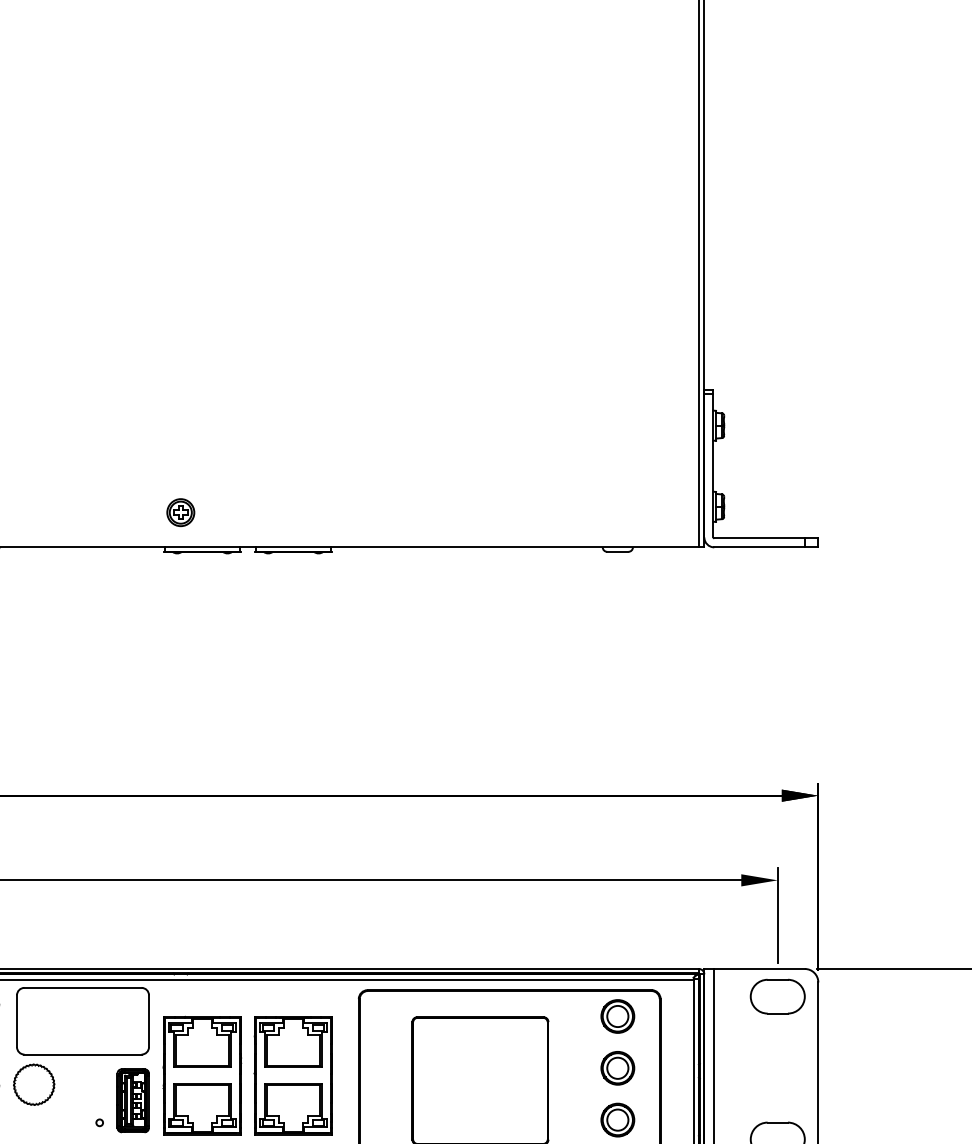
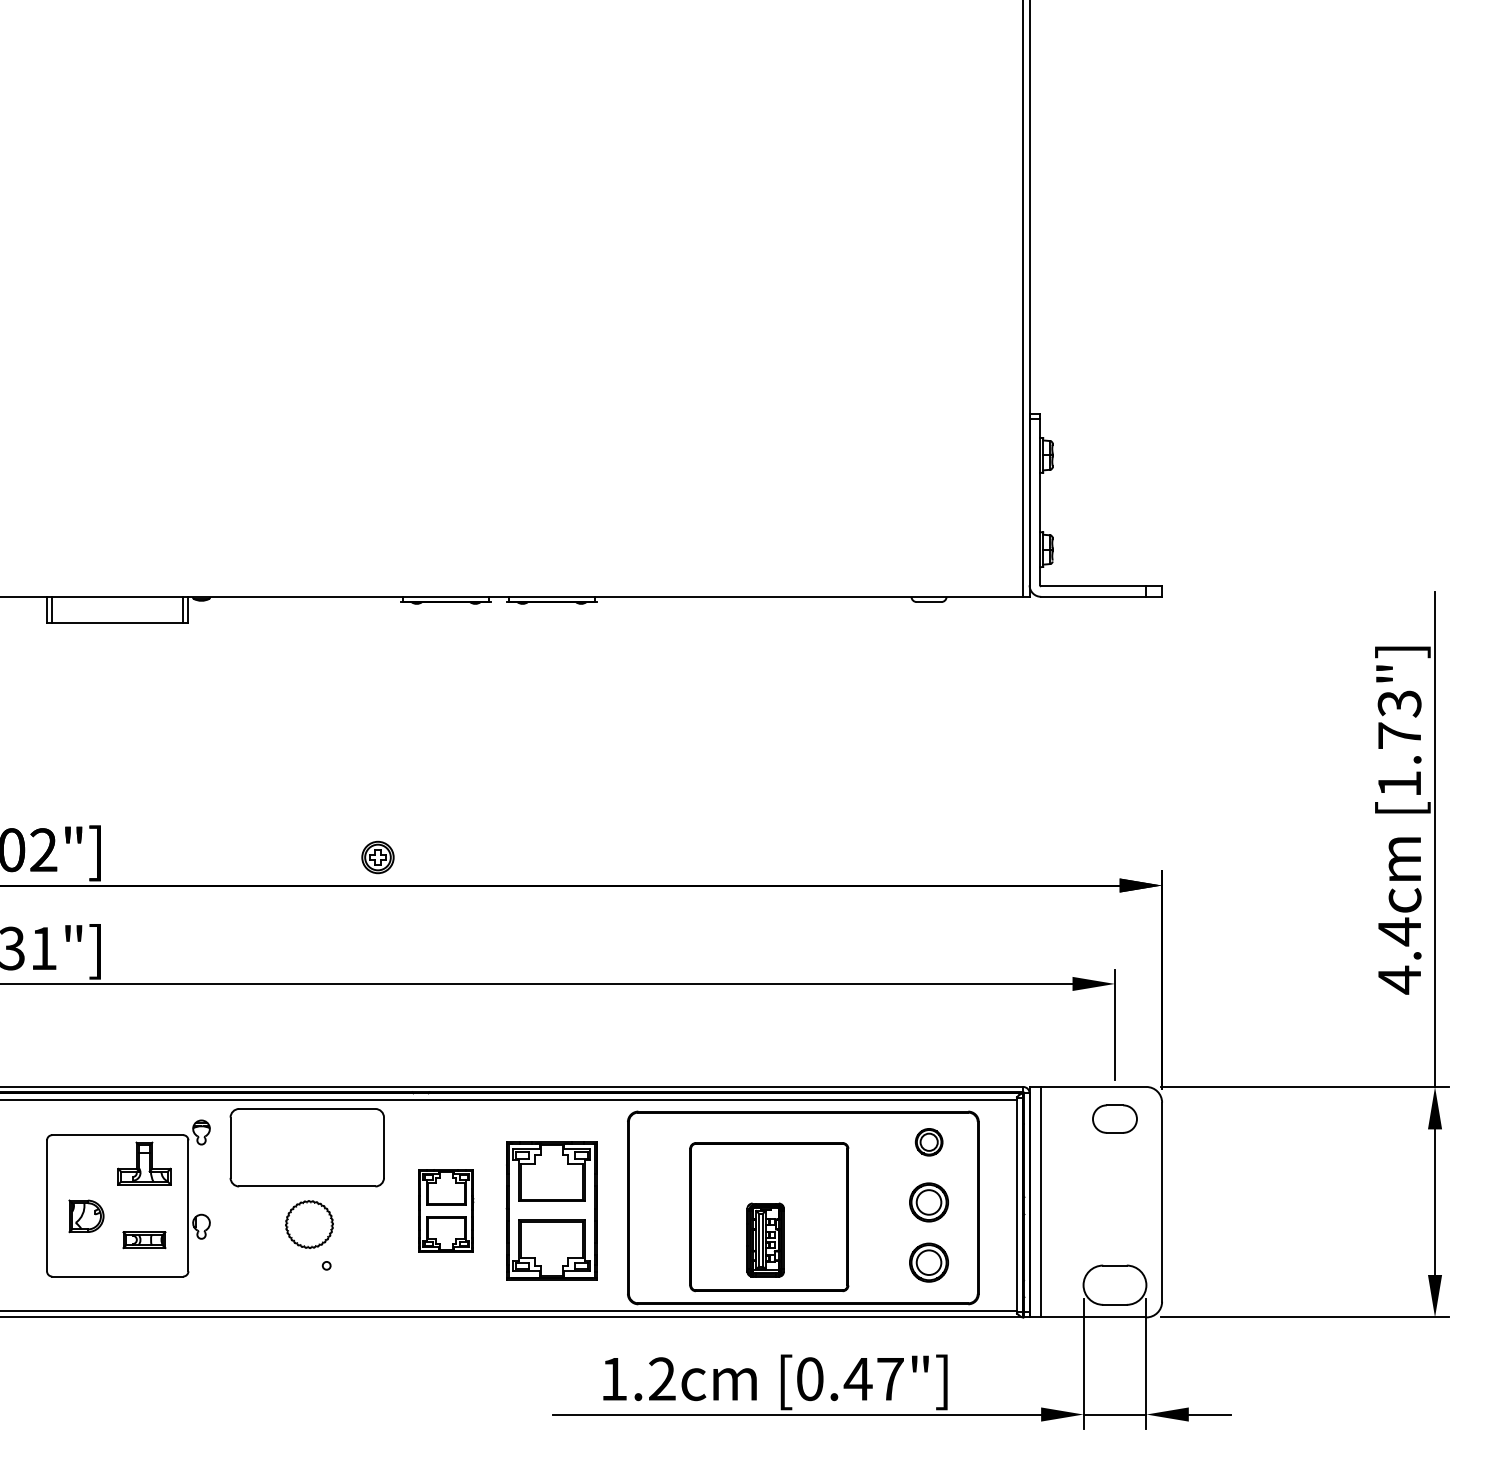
part: (180, 512) -> (377, 857), moved
part: (777, 996) -> (1114, 1118), size x0.7
part: (618, 1016) -> (929, 1142), size x0.7
part: (202, 1075) -> (446, 1210), size x0.6
part: (34, 1084) -> (309, 1224), moved
part: (133, 1100) -> (765, 1239), moved

